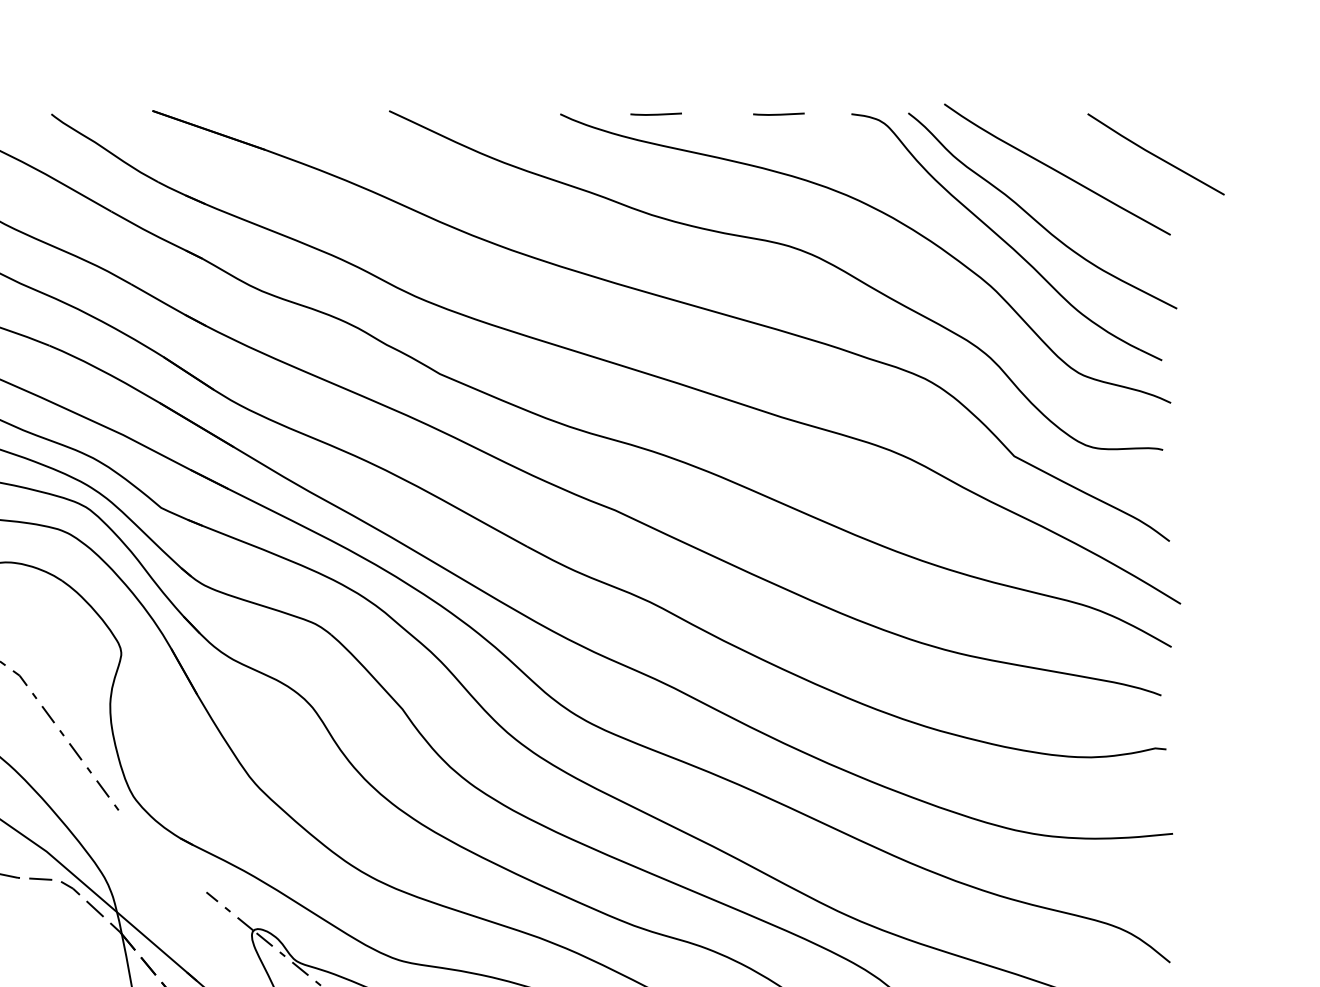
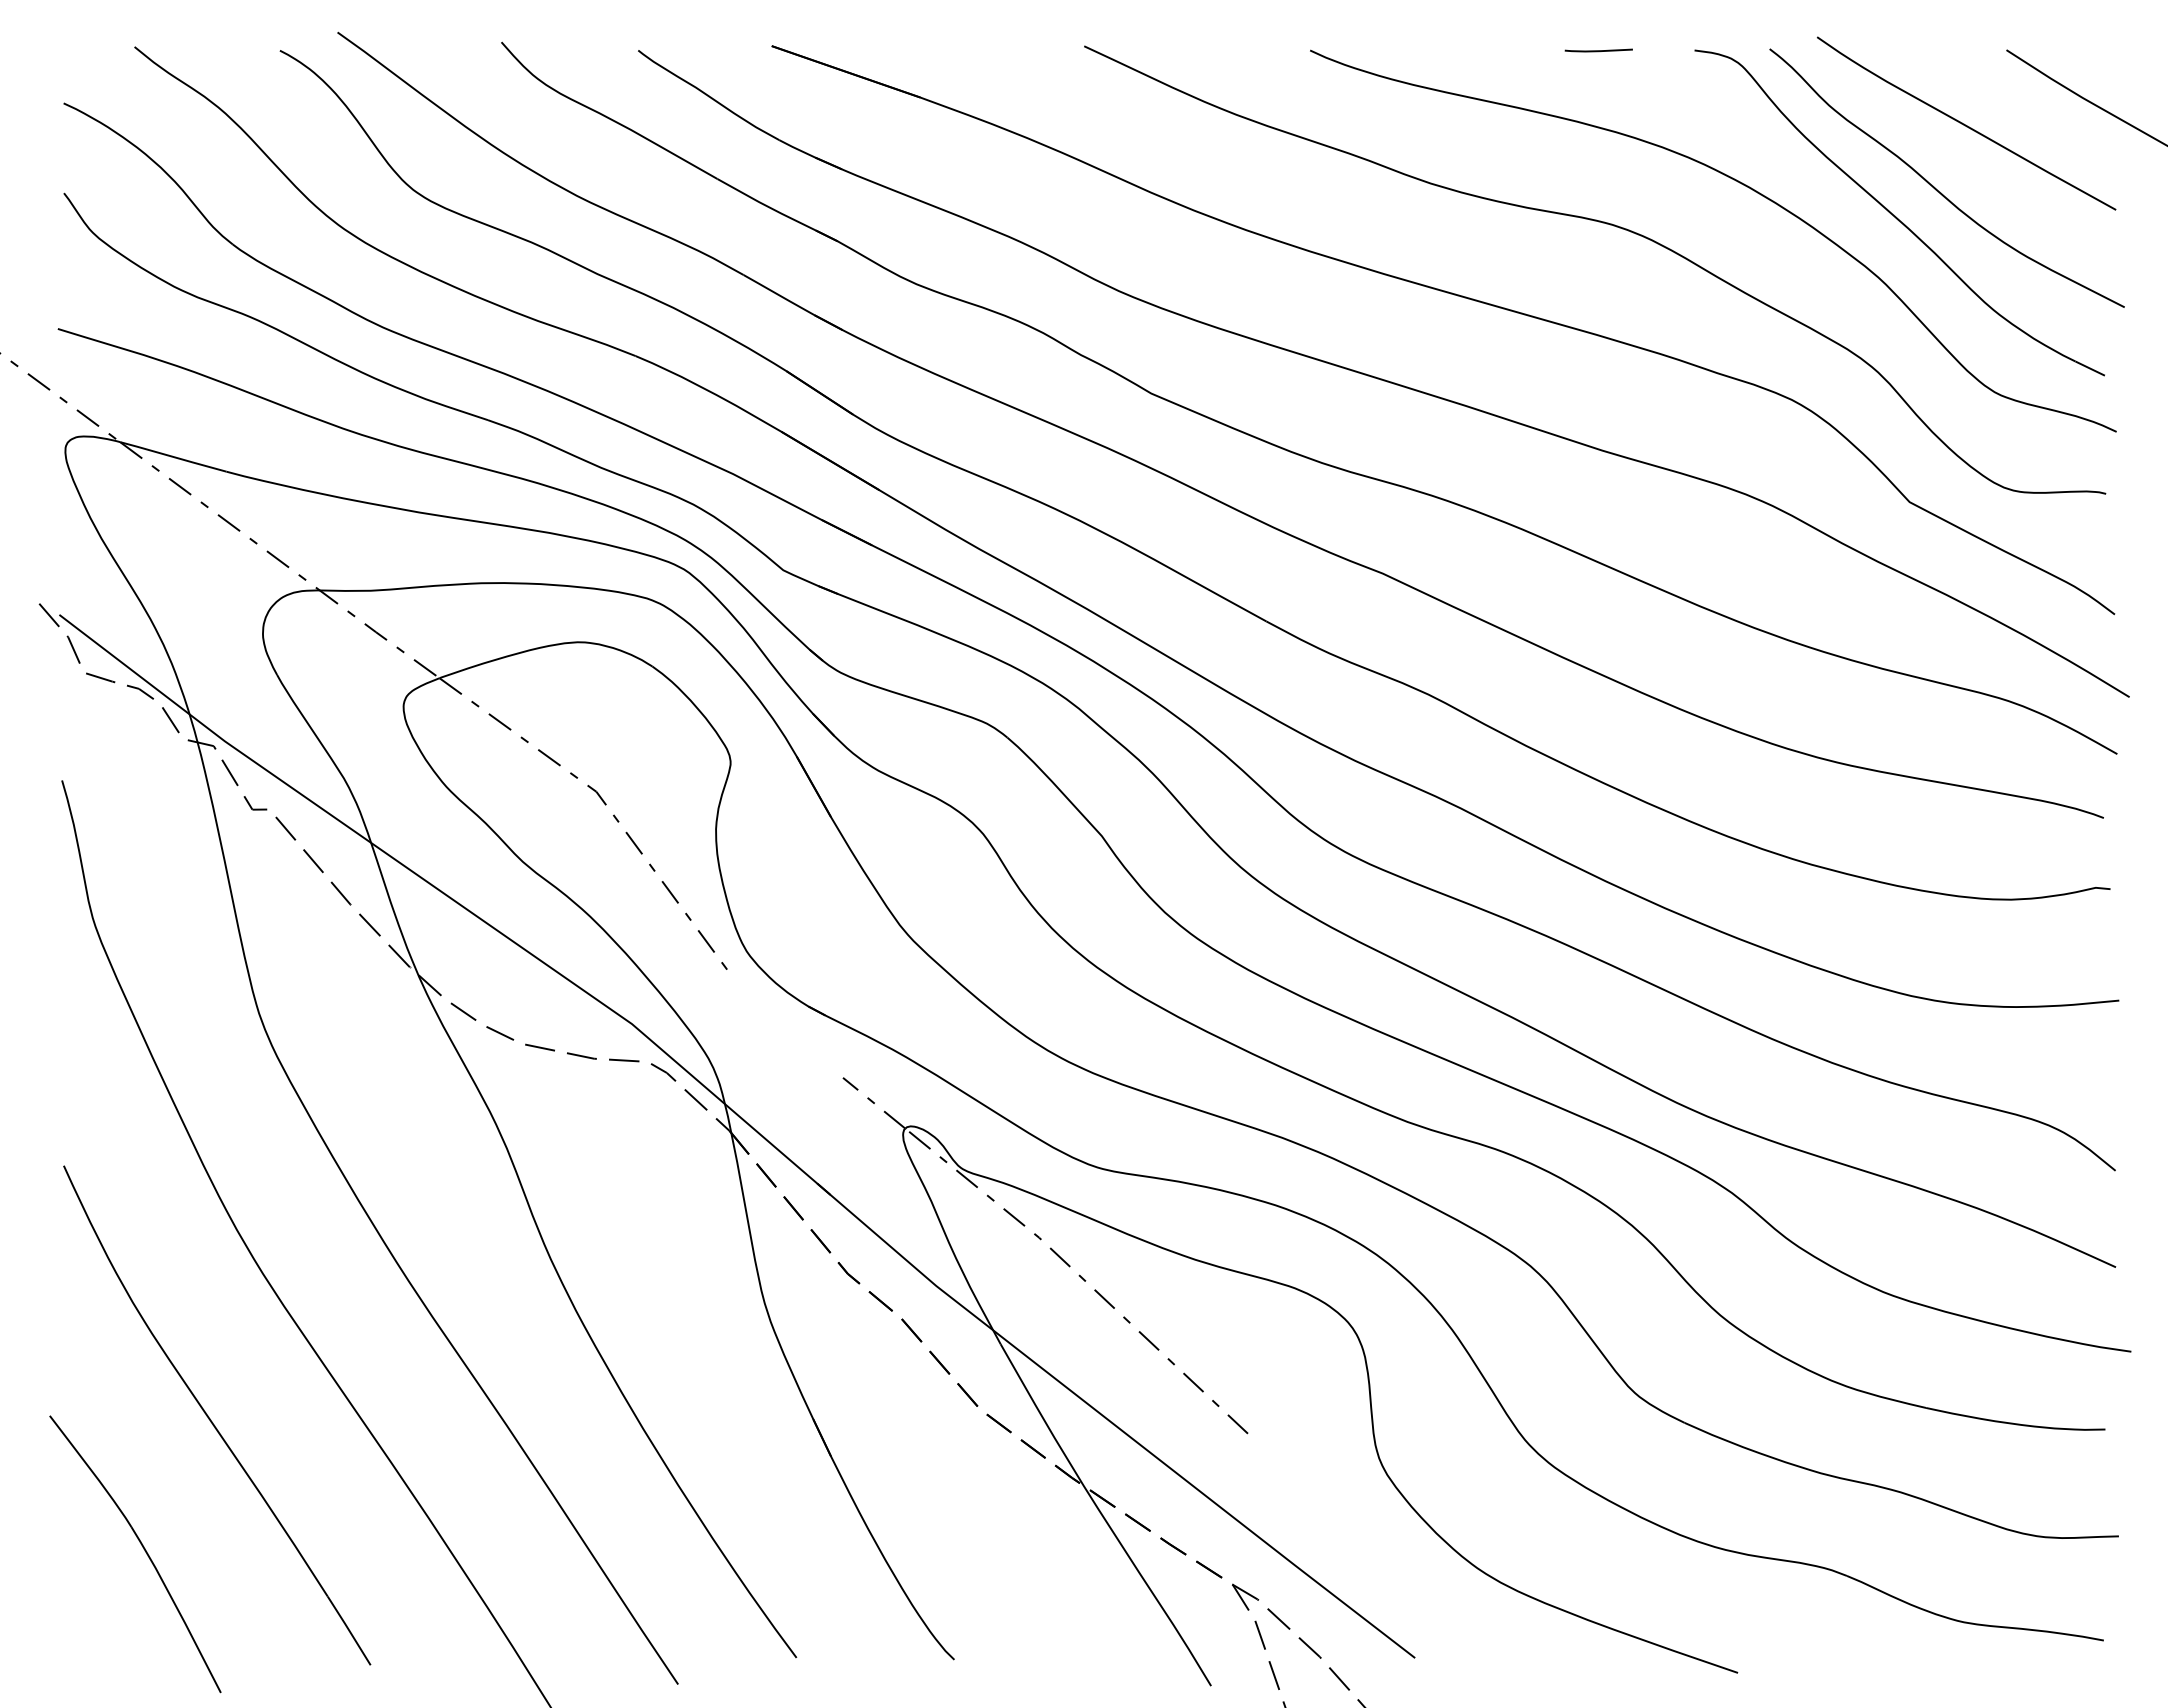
line: (655, 114) -> (1436, 50), removed

